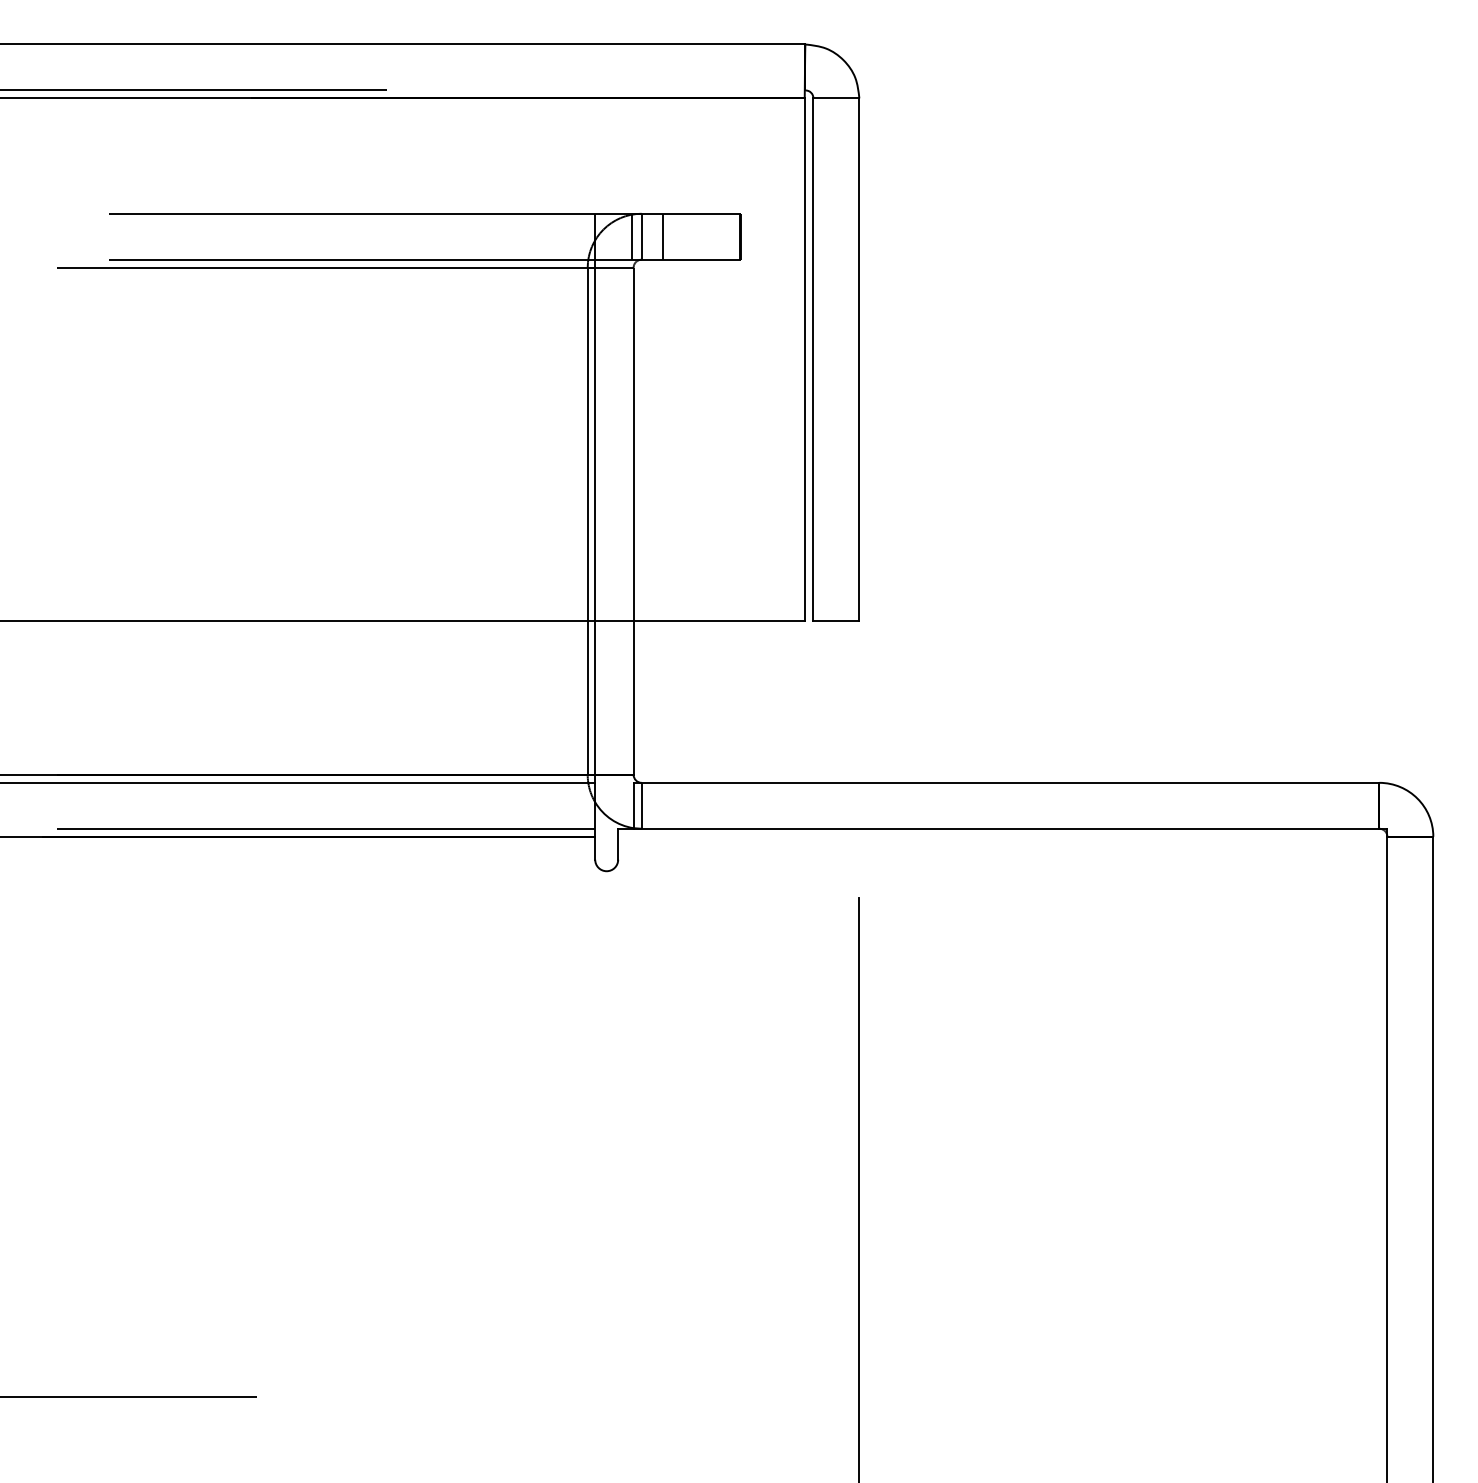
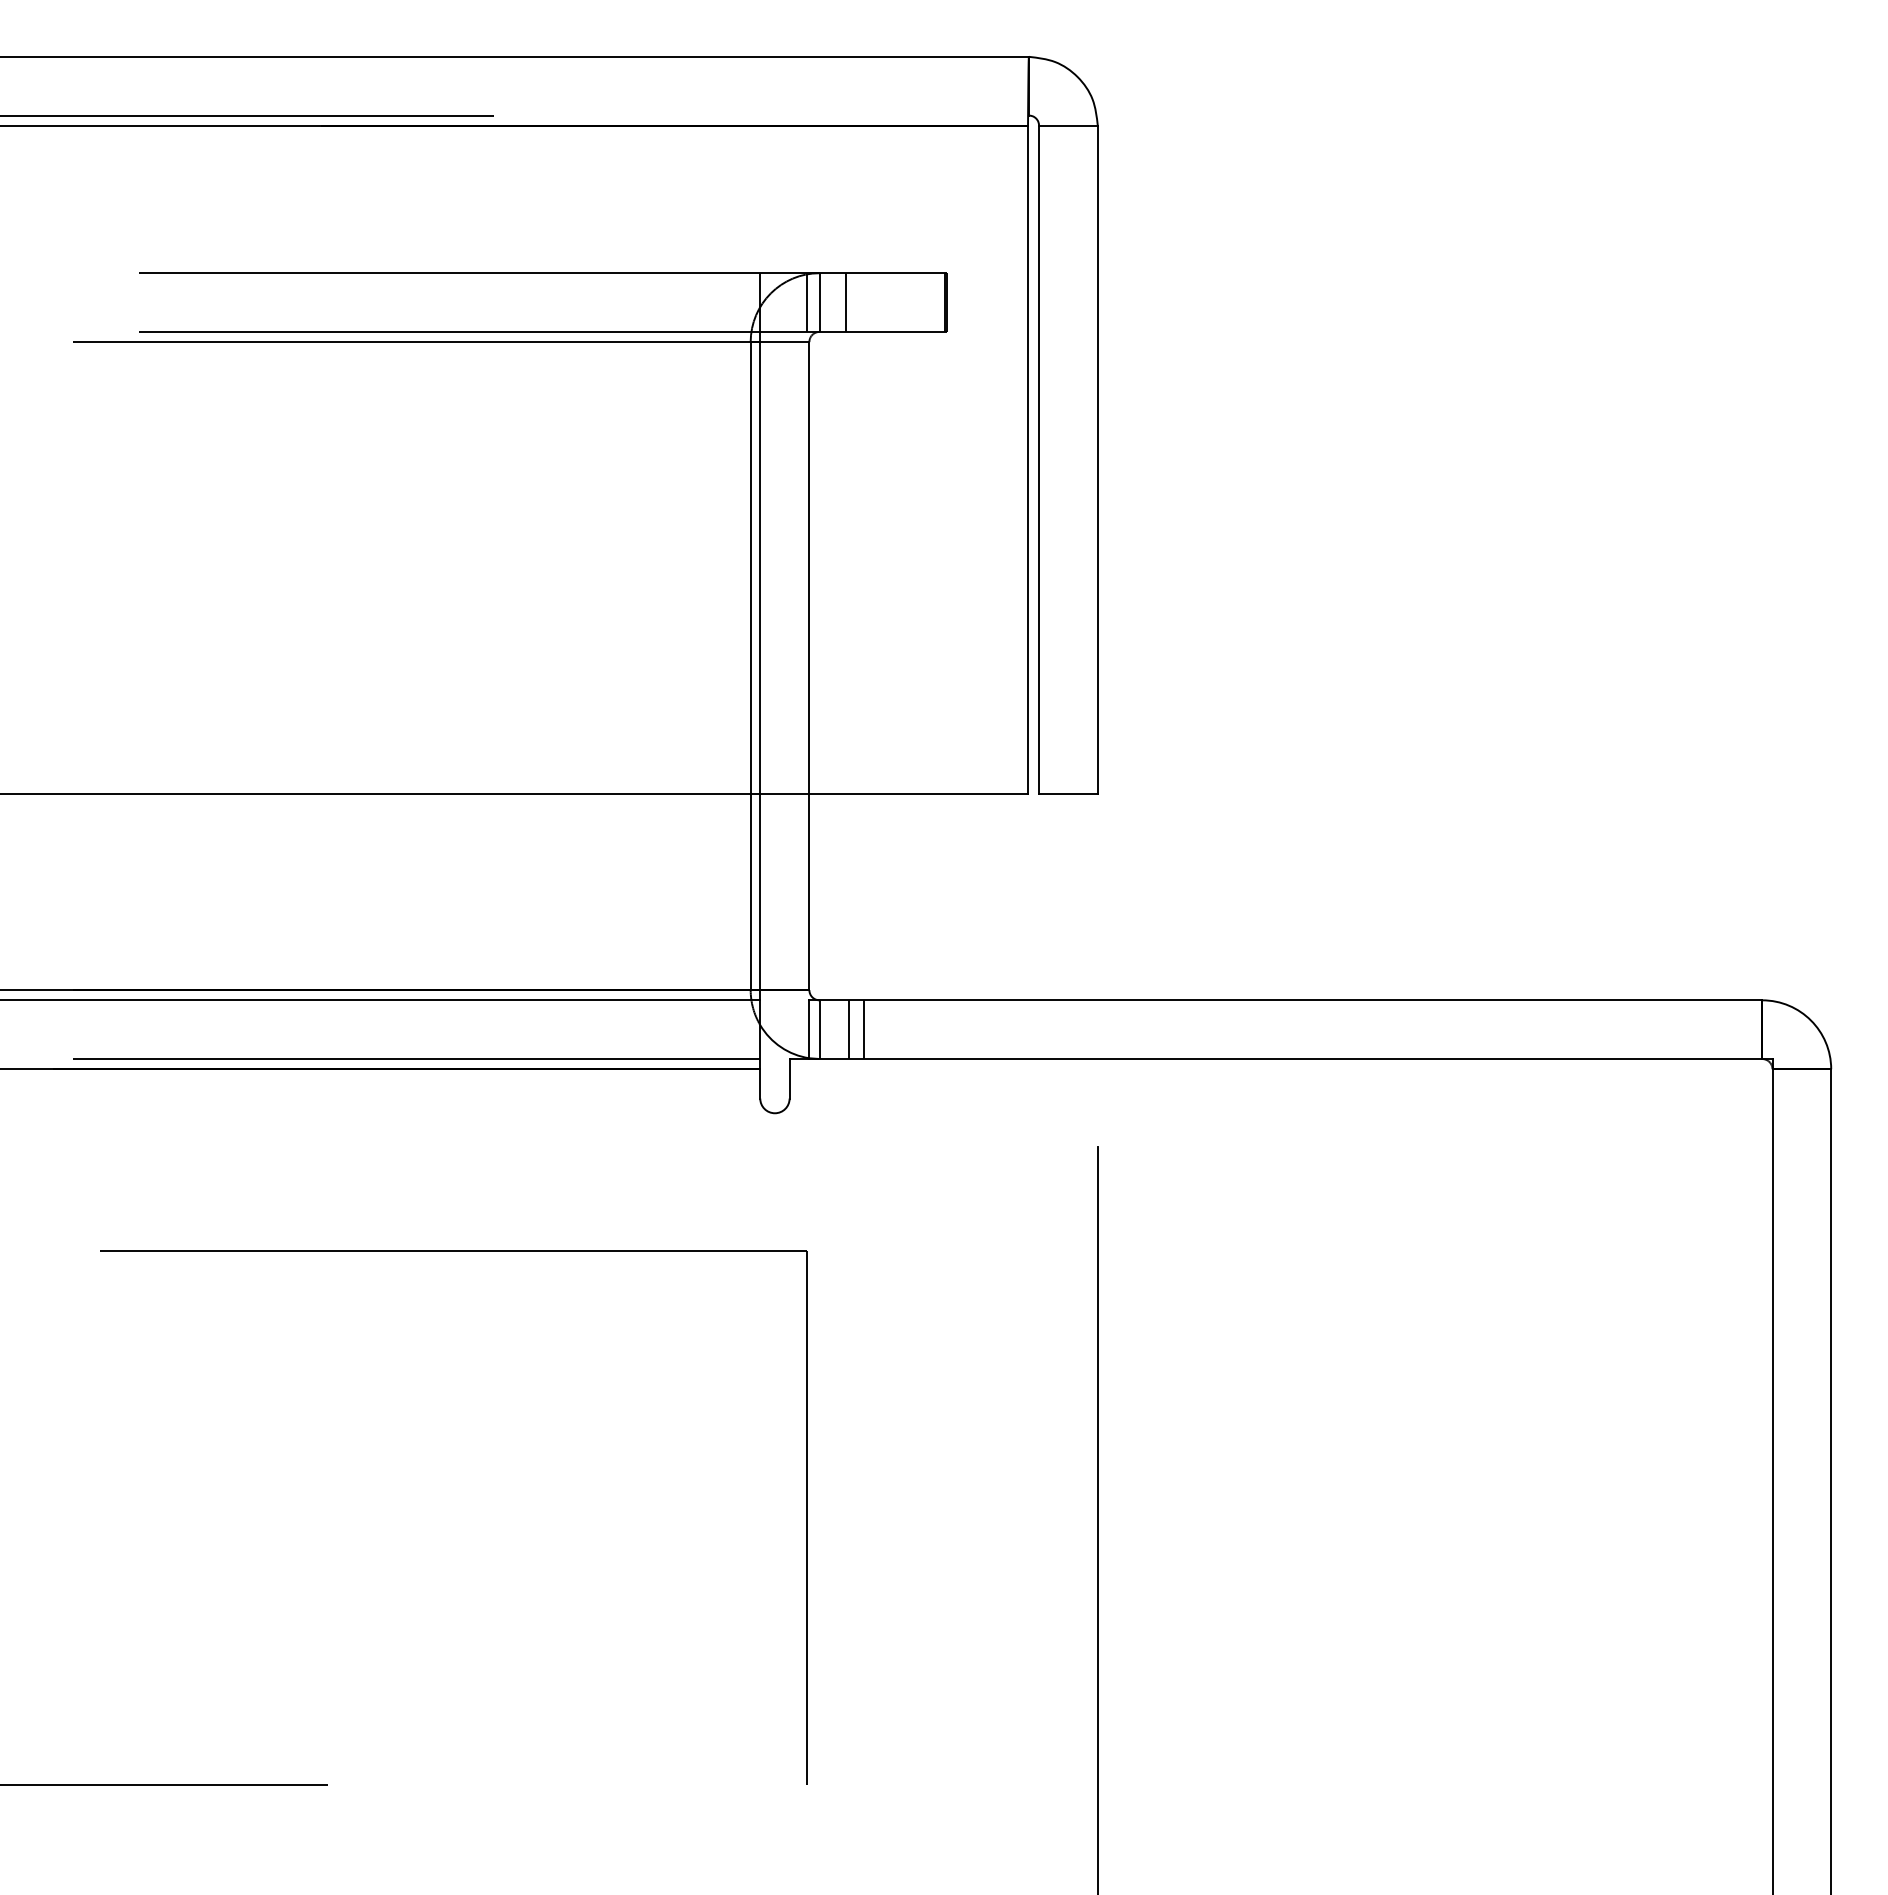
line: (664, 805) -> (848, 1029), added
line: (676, 805) -> (863, 1029), added
part: (355, 979) -> (453, 1251), added

